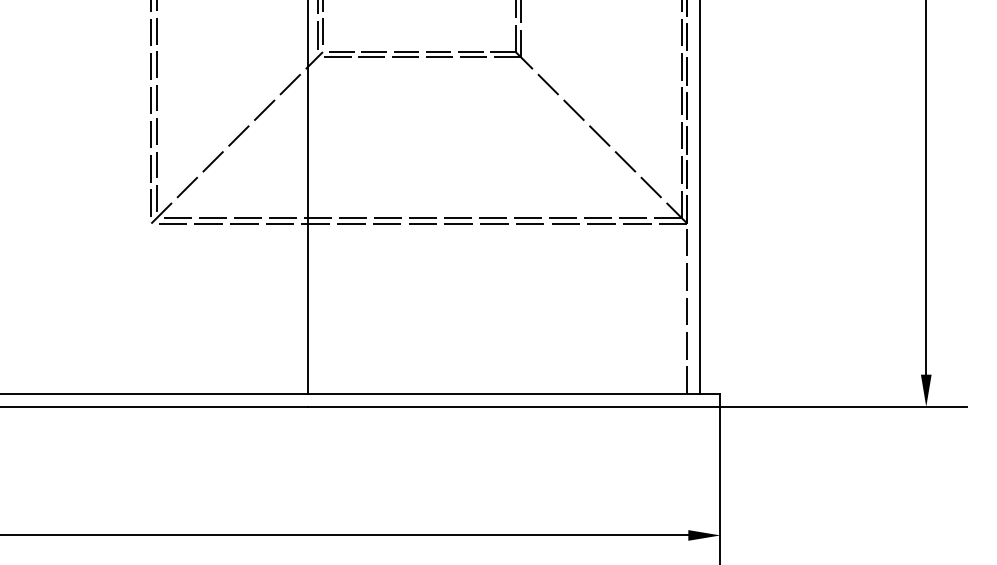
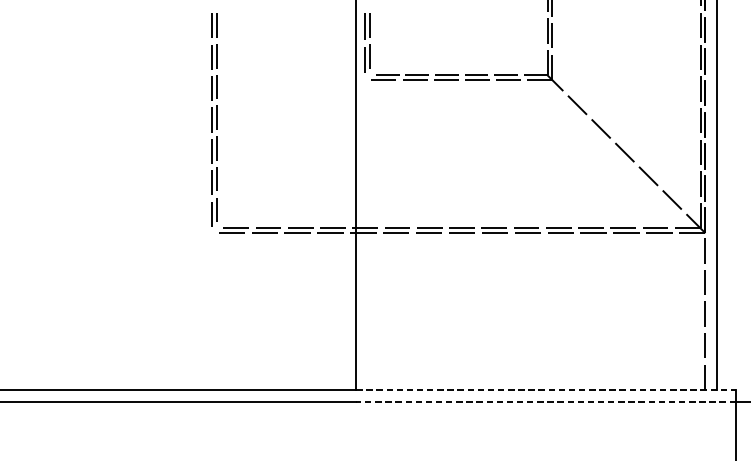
line: (236, 137) -> (290, 153), removed
line: (514, 393) -> (546, 389), solid -> dashed
line: (513, 406) -> (545, 401), solid -> dashed

